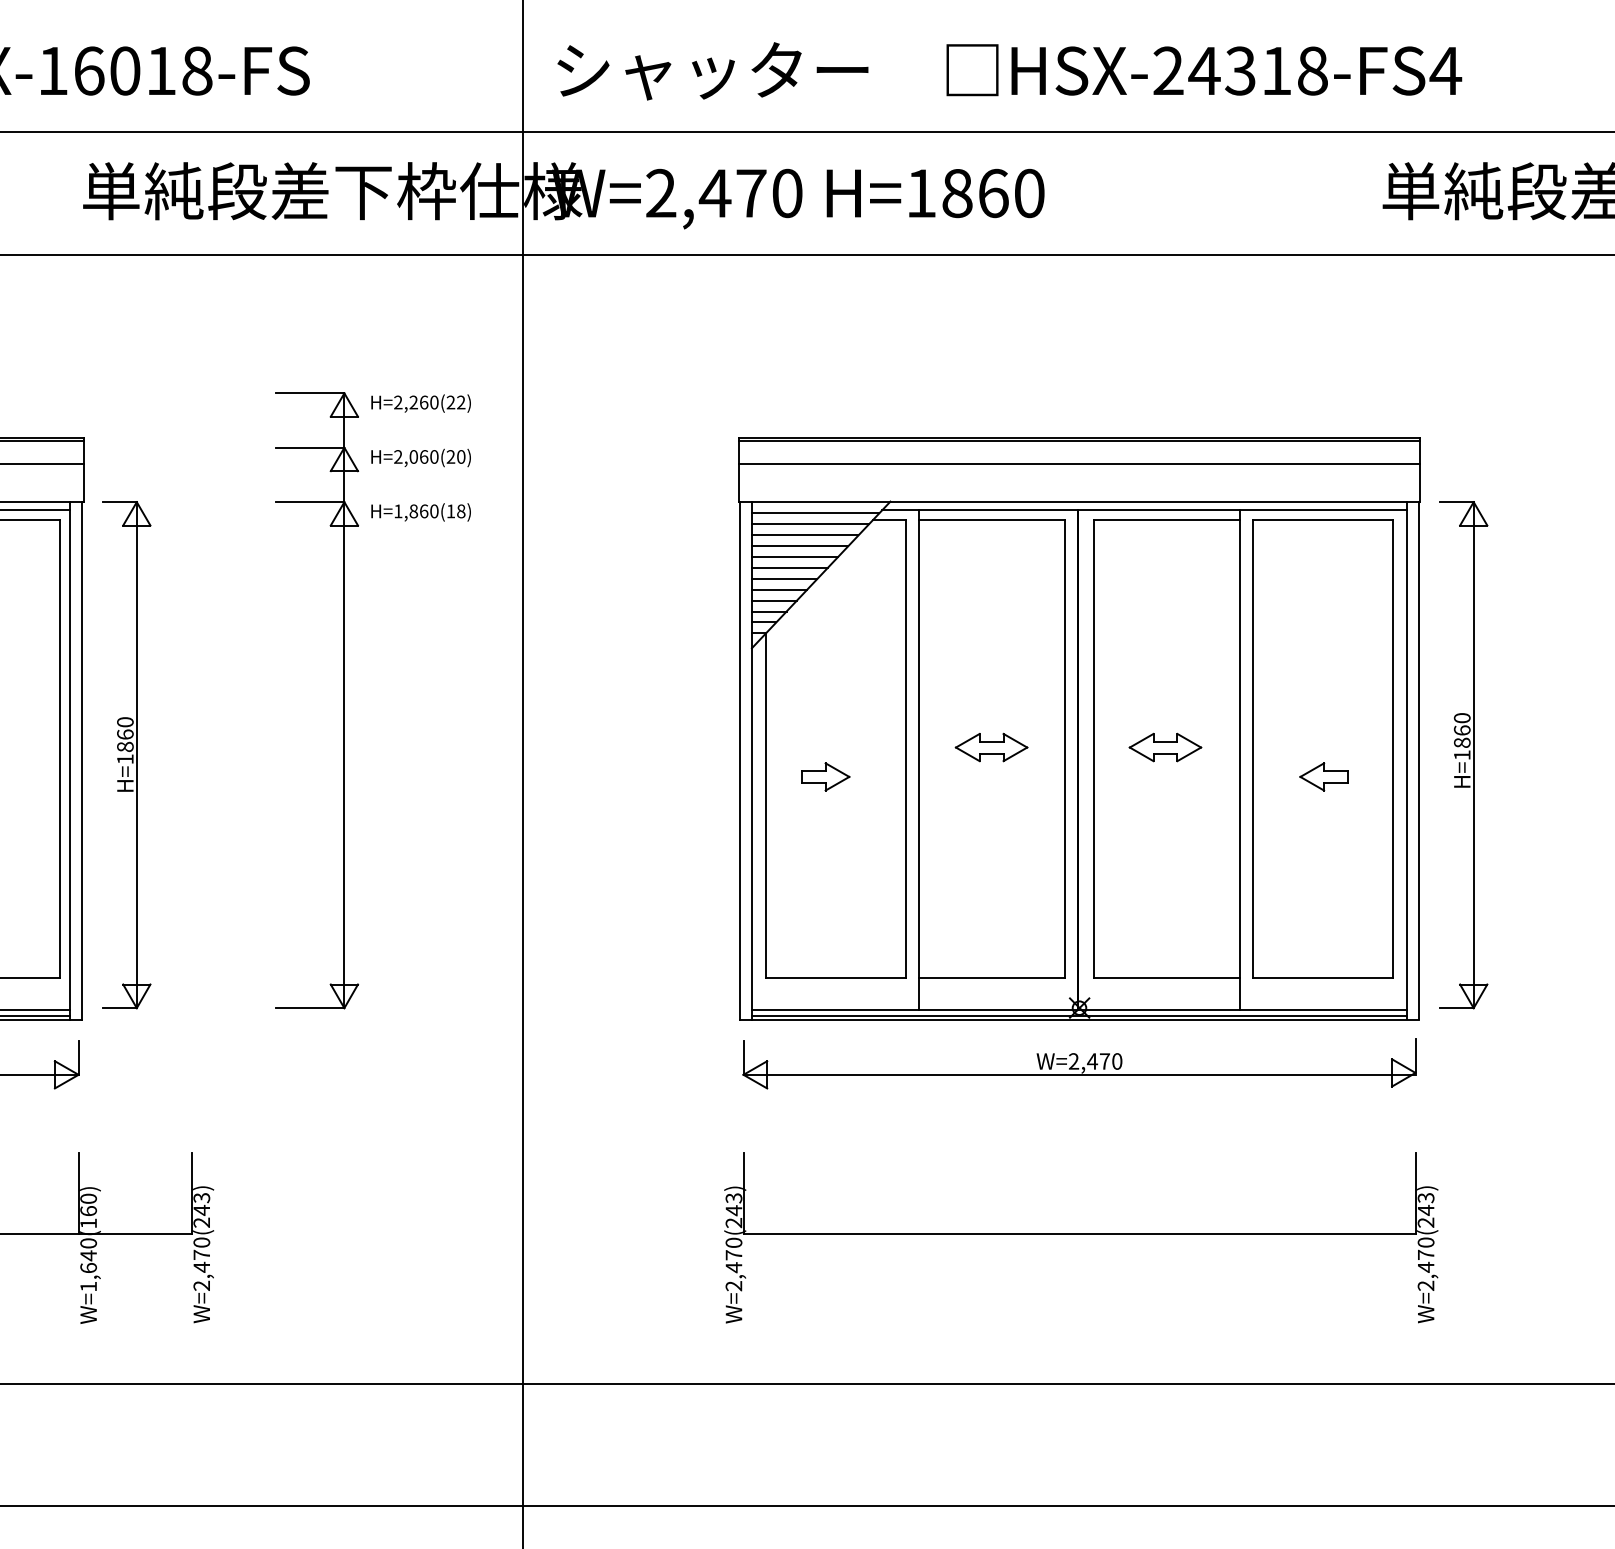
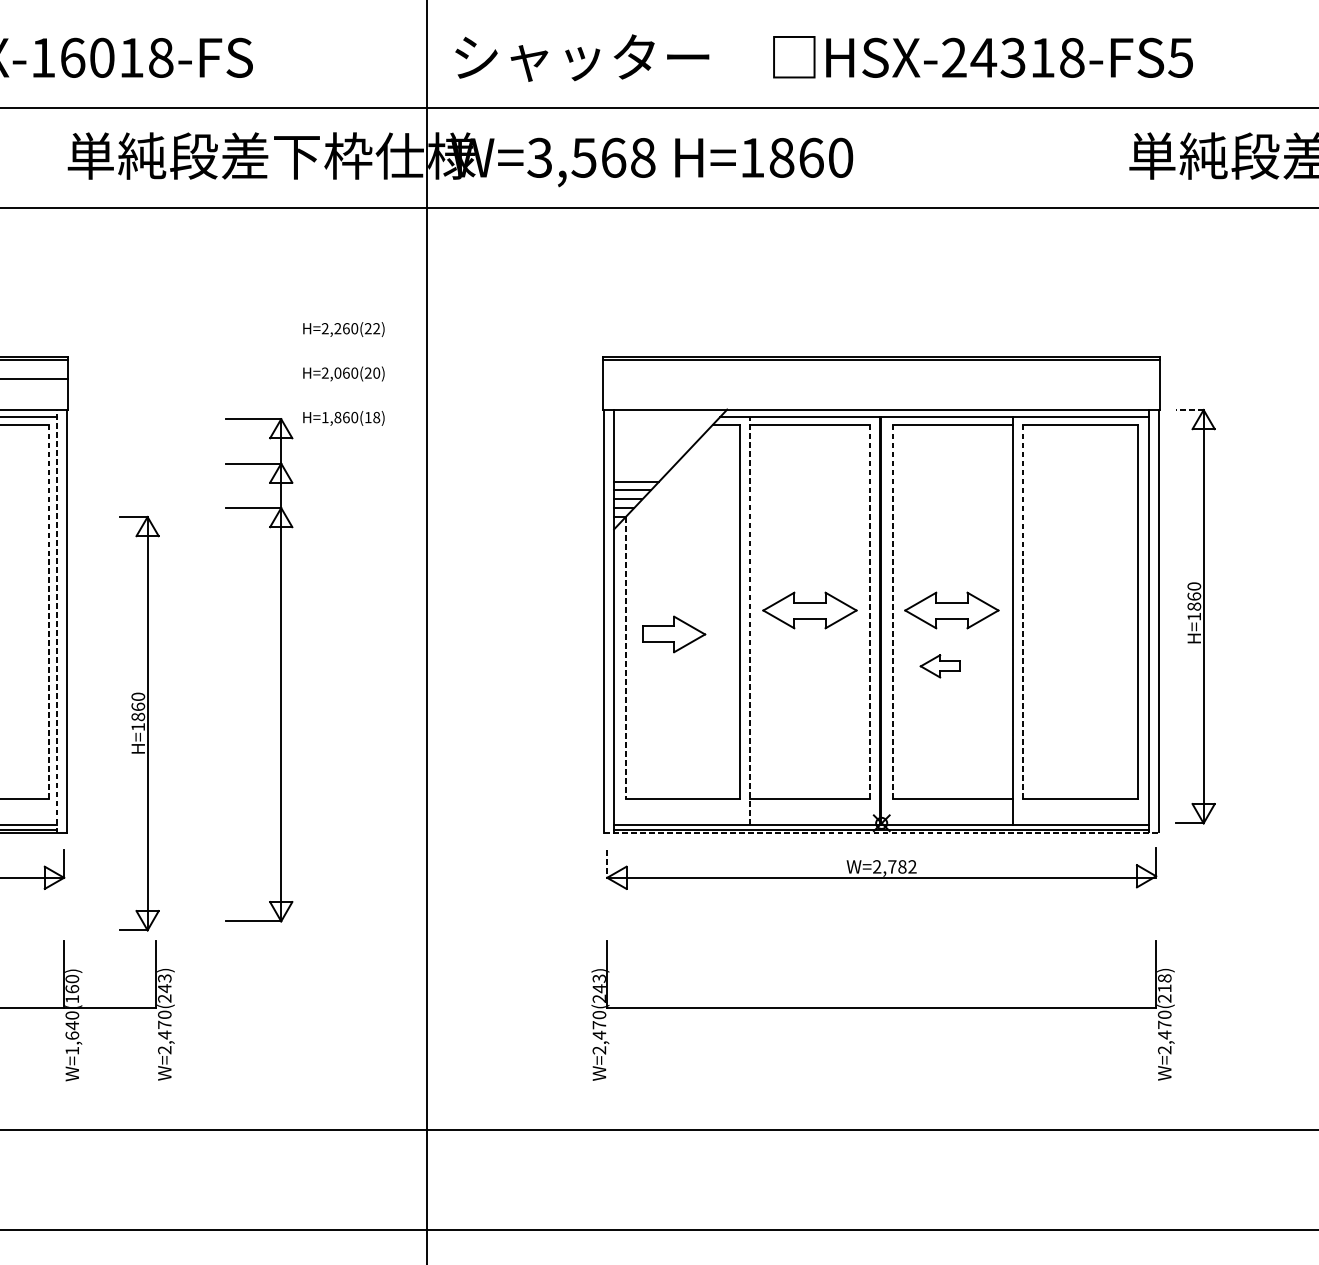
text: (1445, 71) -> (1180, 58), HSX-24318-FS4 -> HSX-24318-FS5
text: (723, 193) -> (590, 157), W=2,470 -> W=3,568
line: (1079, 464) -> (881, 379), removed
line: (1456, 502) -> (1189, 410), solid -> dashed
line: (815, 513) -> (666, 419), removed
line: (809, 524) -> (661, 428), removed
line: (804, 535) -> (657, 437), removed
line: (799, 546) -> (652, 446), removed
line: (794, 557) -> (648, 455), removed
line: (789, 568) -> (644, 464), removed
line: (784, 578) -> (640, 472), removed
part: (343, 700) -> (280, 670), moved
part: (991, 747) -> (809, 610), size x1.6
part: (1165, 747) -> (951, 610), size x1.6
line: (60, 749) -> (49, 612), solid -> dashed
line: (1065, 749) -> (870, 612), solid -> dashed
line: (1093, 749) -> (893, 612), solid -> dashed
line: (1252, 749) -> (1022, 612), solid -> dashed
part: (126, 755) -> (139, 723), moved
line: (70, 760) -> (57, 621), solid -> dashed
line: (918, 760) -> (750, 621), solid -> dashed
part: (825, 776) -> (674, 634), size x1.6
part: (1323, 776) -> (939, 665), moved
line: (766, 806) -> (626, 658), solid -> dashed
line: (1079, 1020) -> (881, 833), solid -> dashed
line: (743, 1058) -> (607, 864), solid -> dashed
text: (1104, 1061) -> (902, 866), W=2,470 -> W=2,782
text: (1425, 1203) -> (1164, 982), W=2,470(243) -> W=2,470(218)

